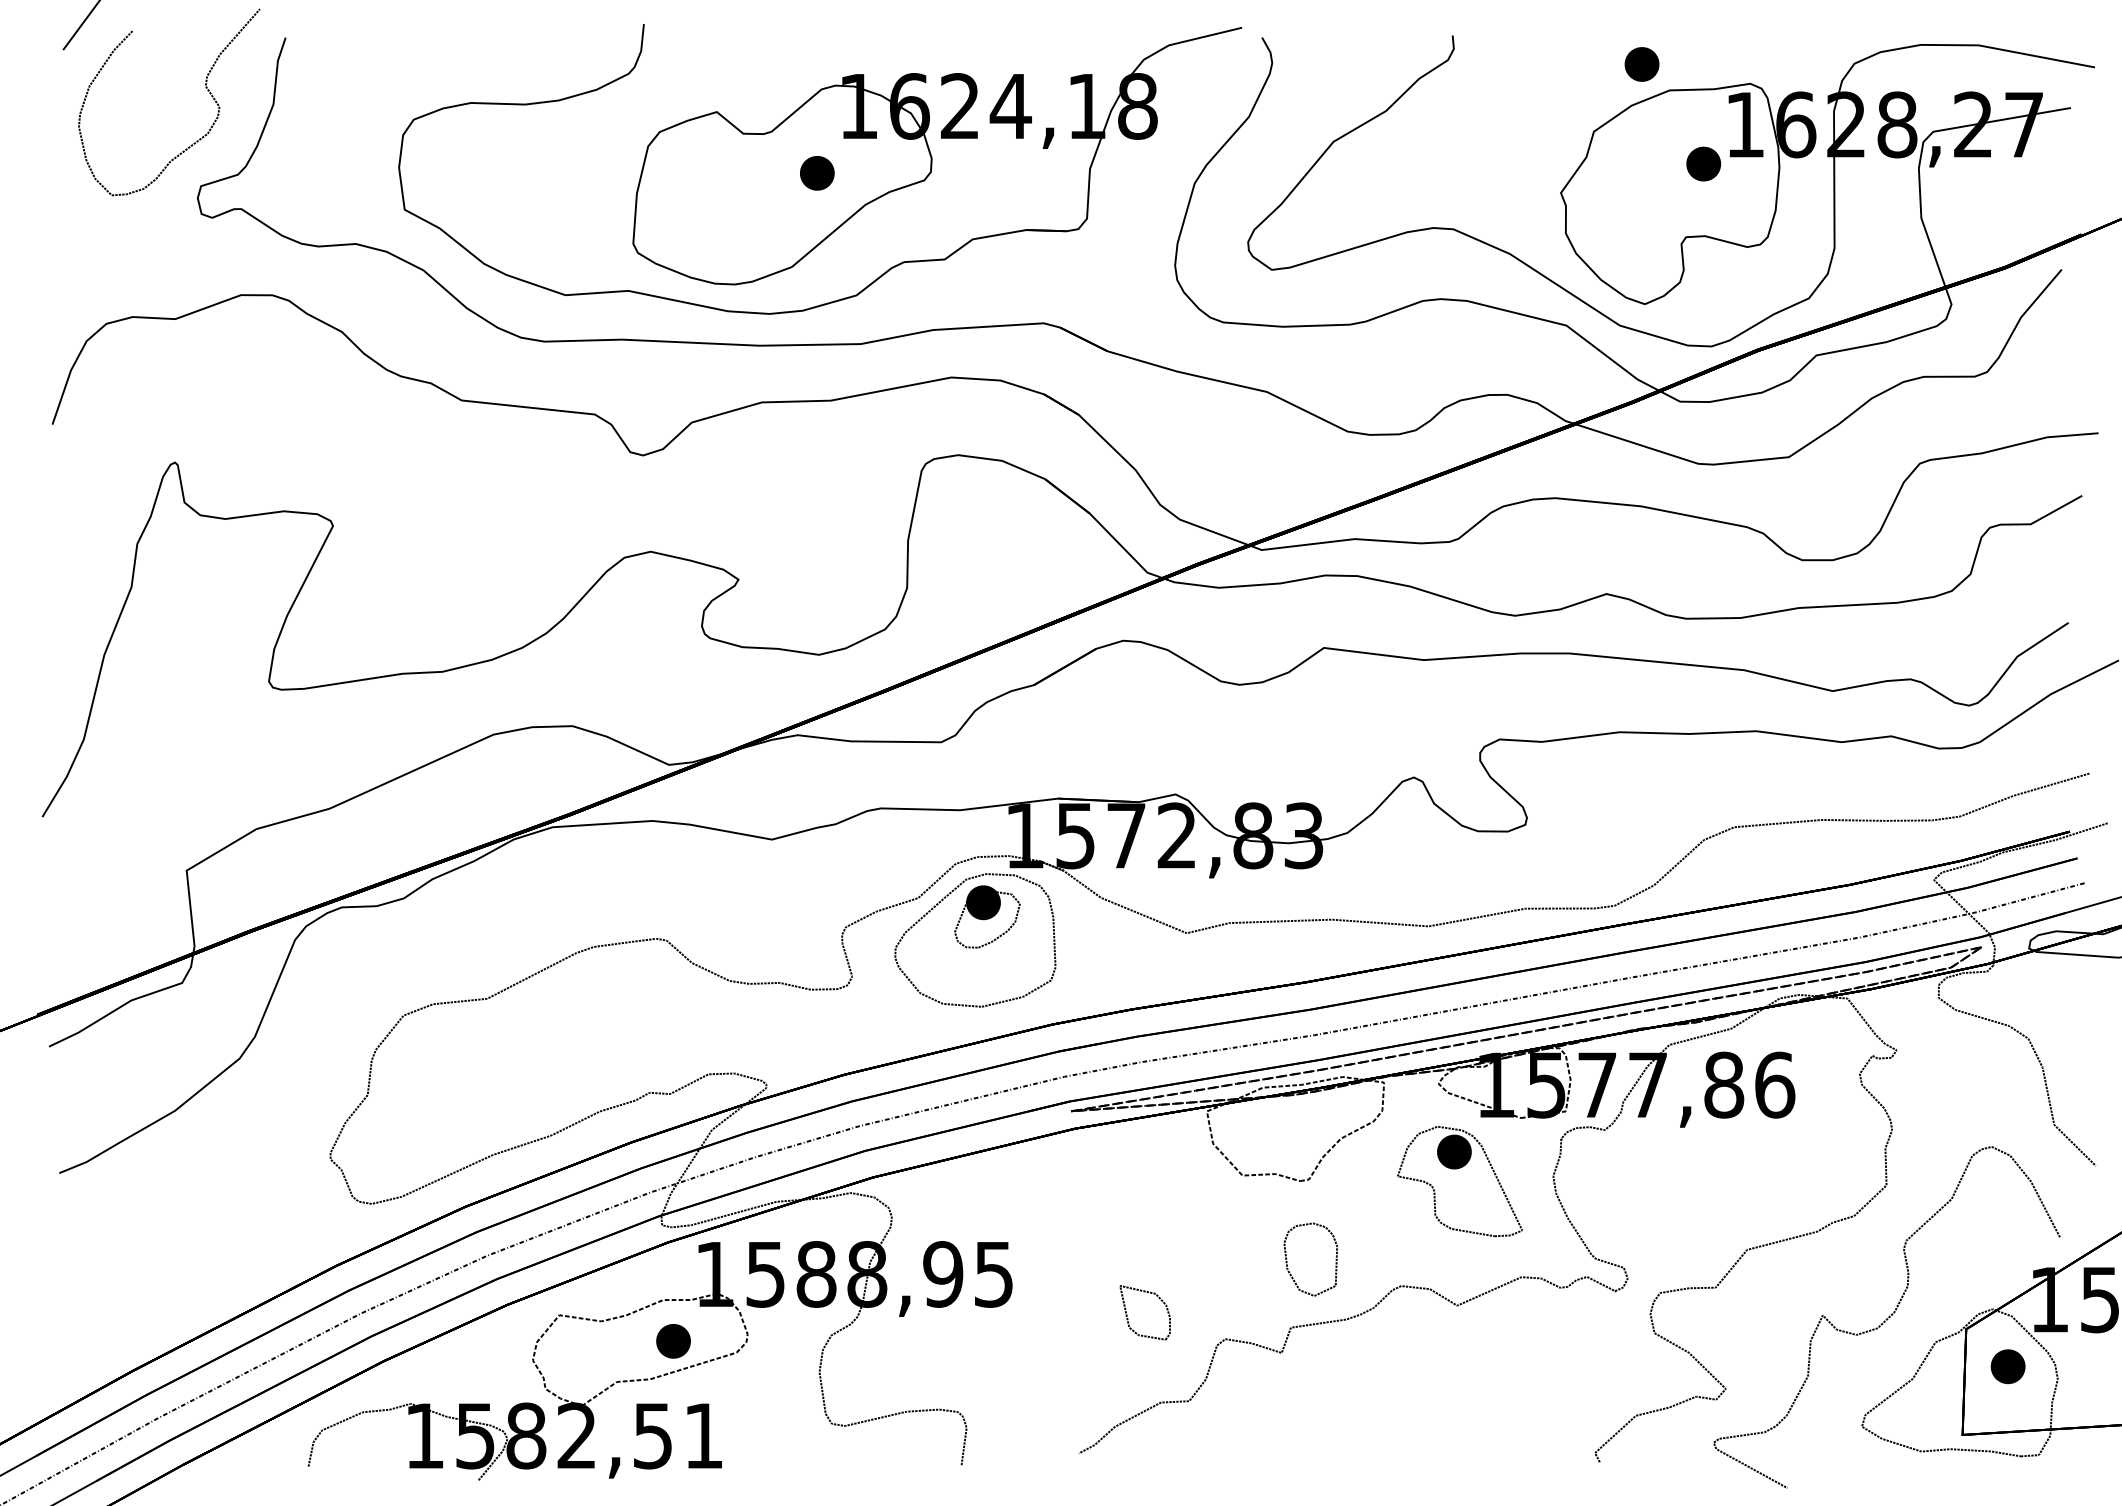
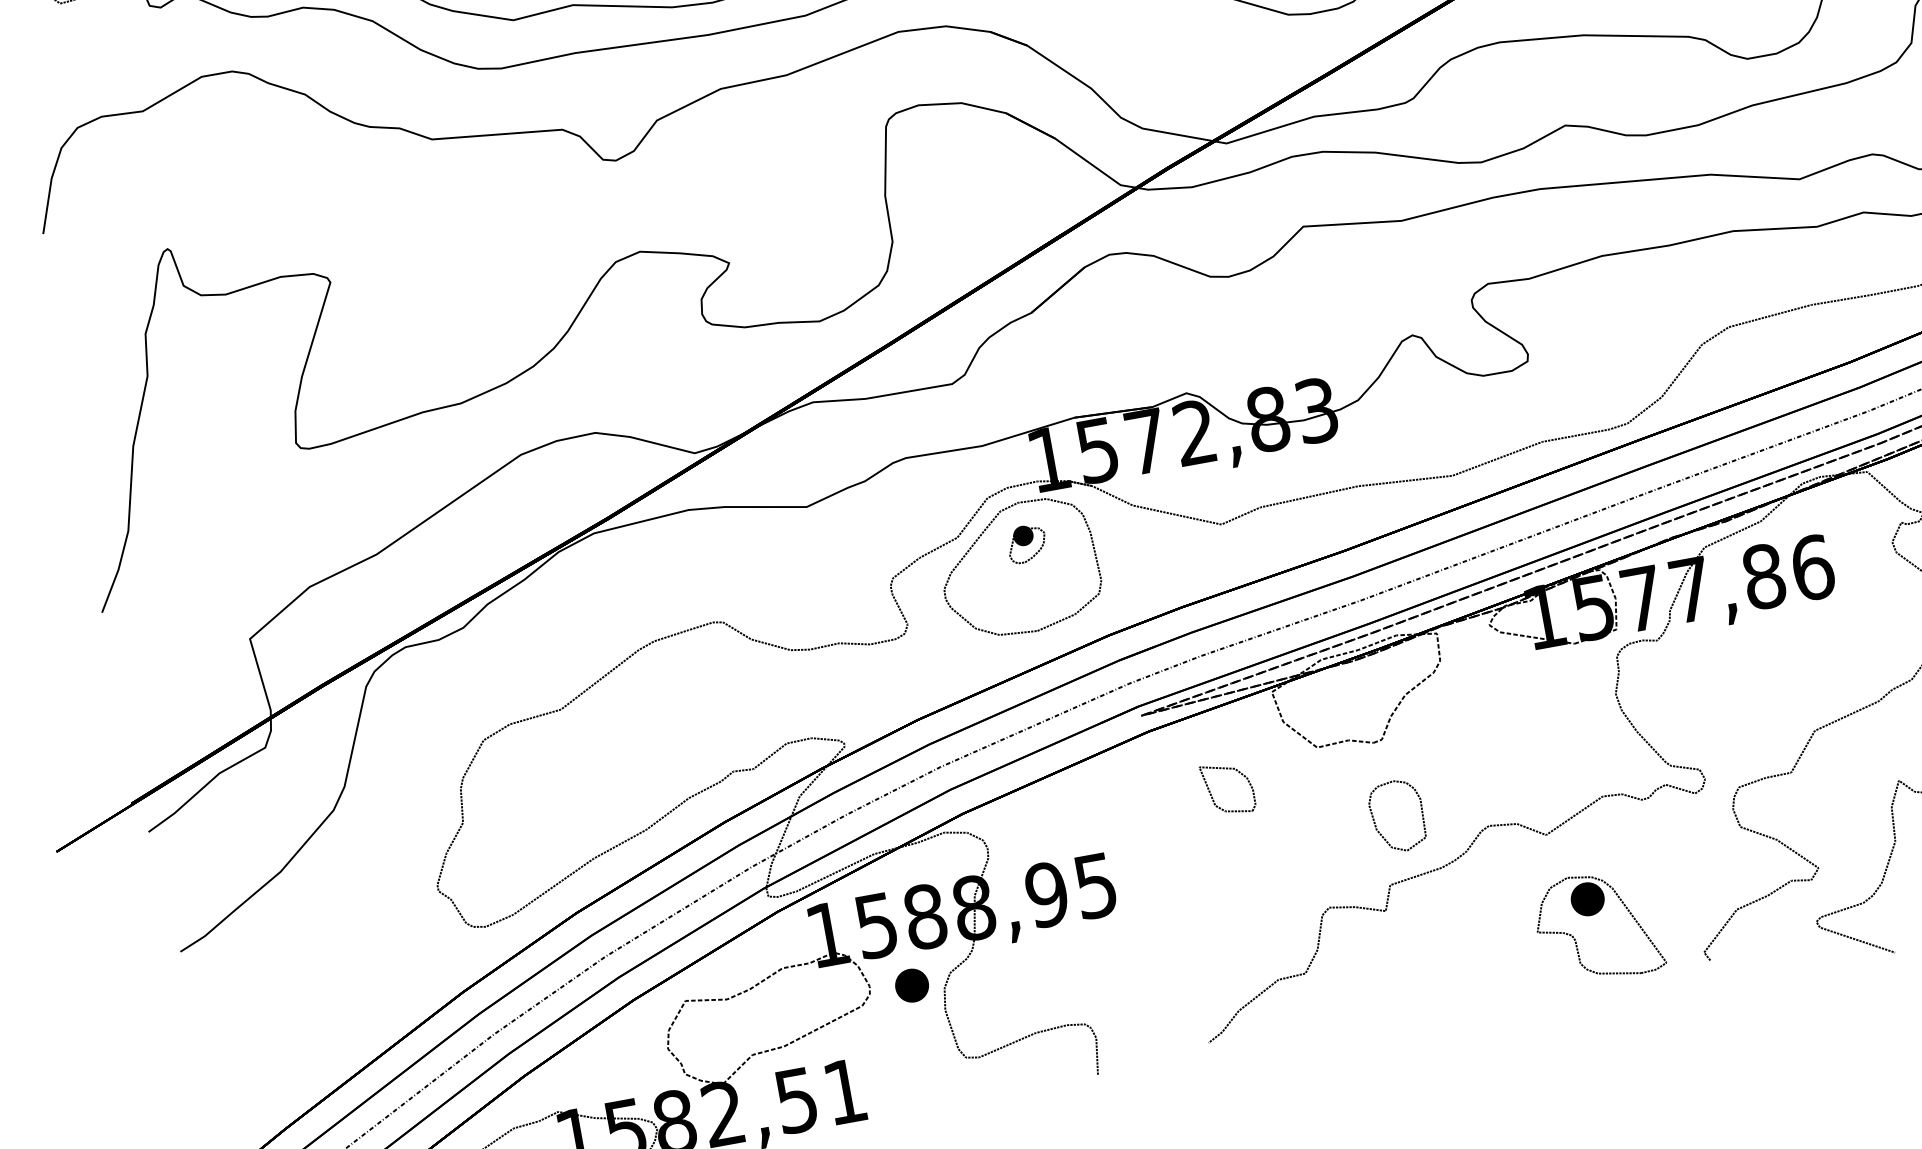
part: (987, 916) -> (1027, 543), size x0.6
part: (1457, 1169) -> (1593, 915), moved
part: (1128, 1318) -> (1213, 797), moved
part: (673, 1341) -> (912, 985), moved

